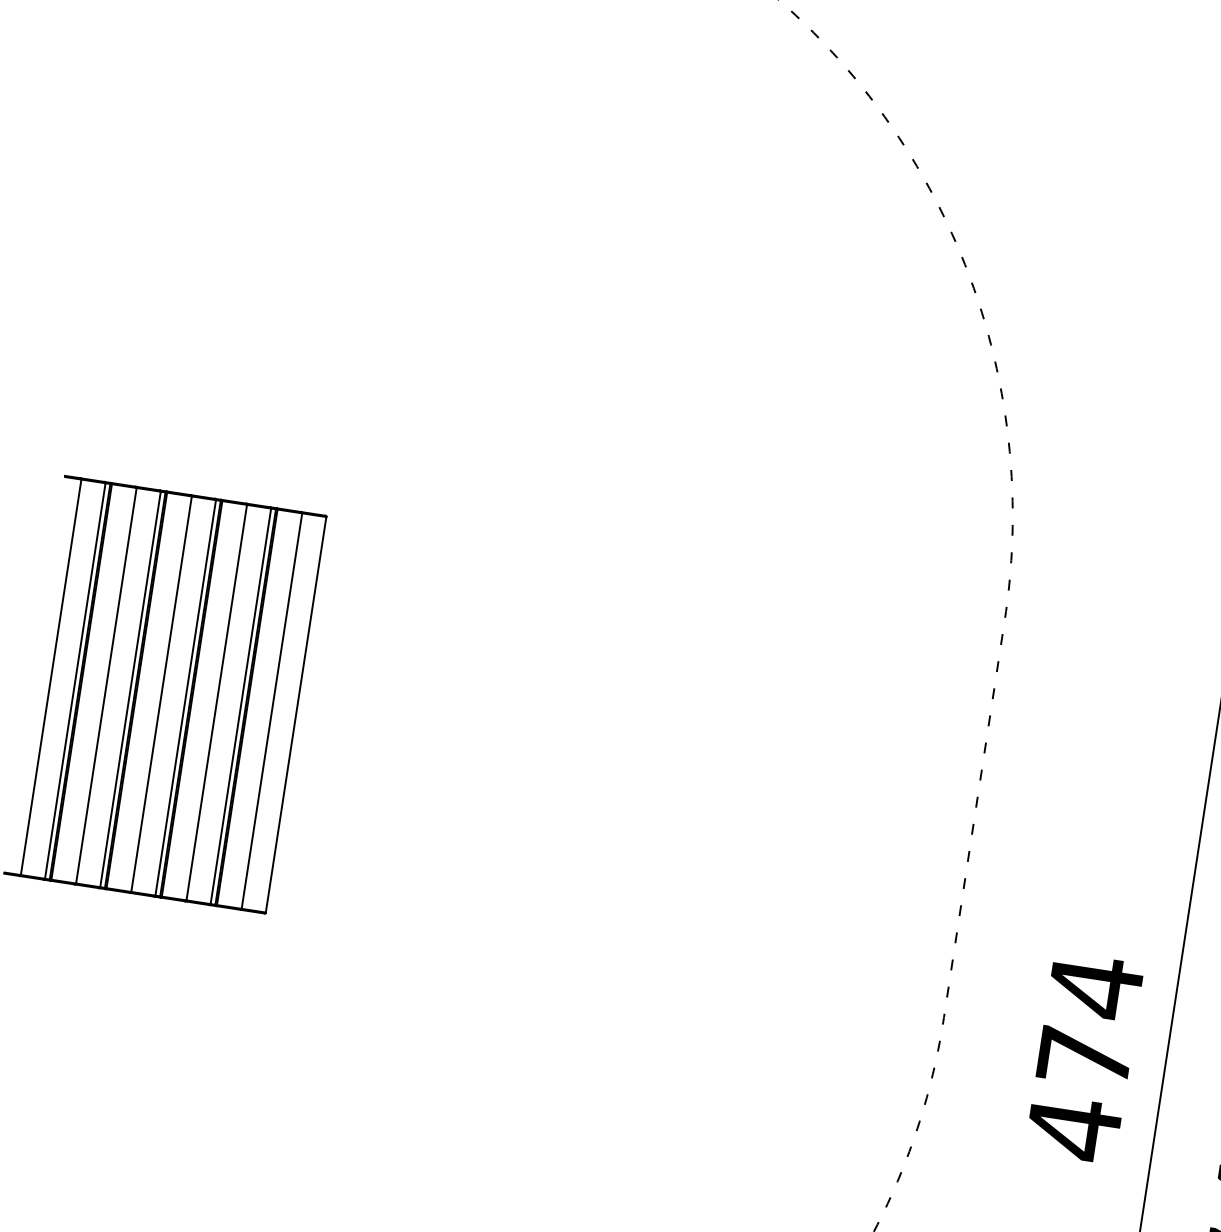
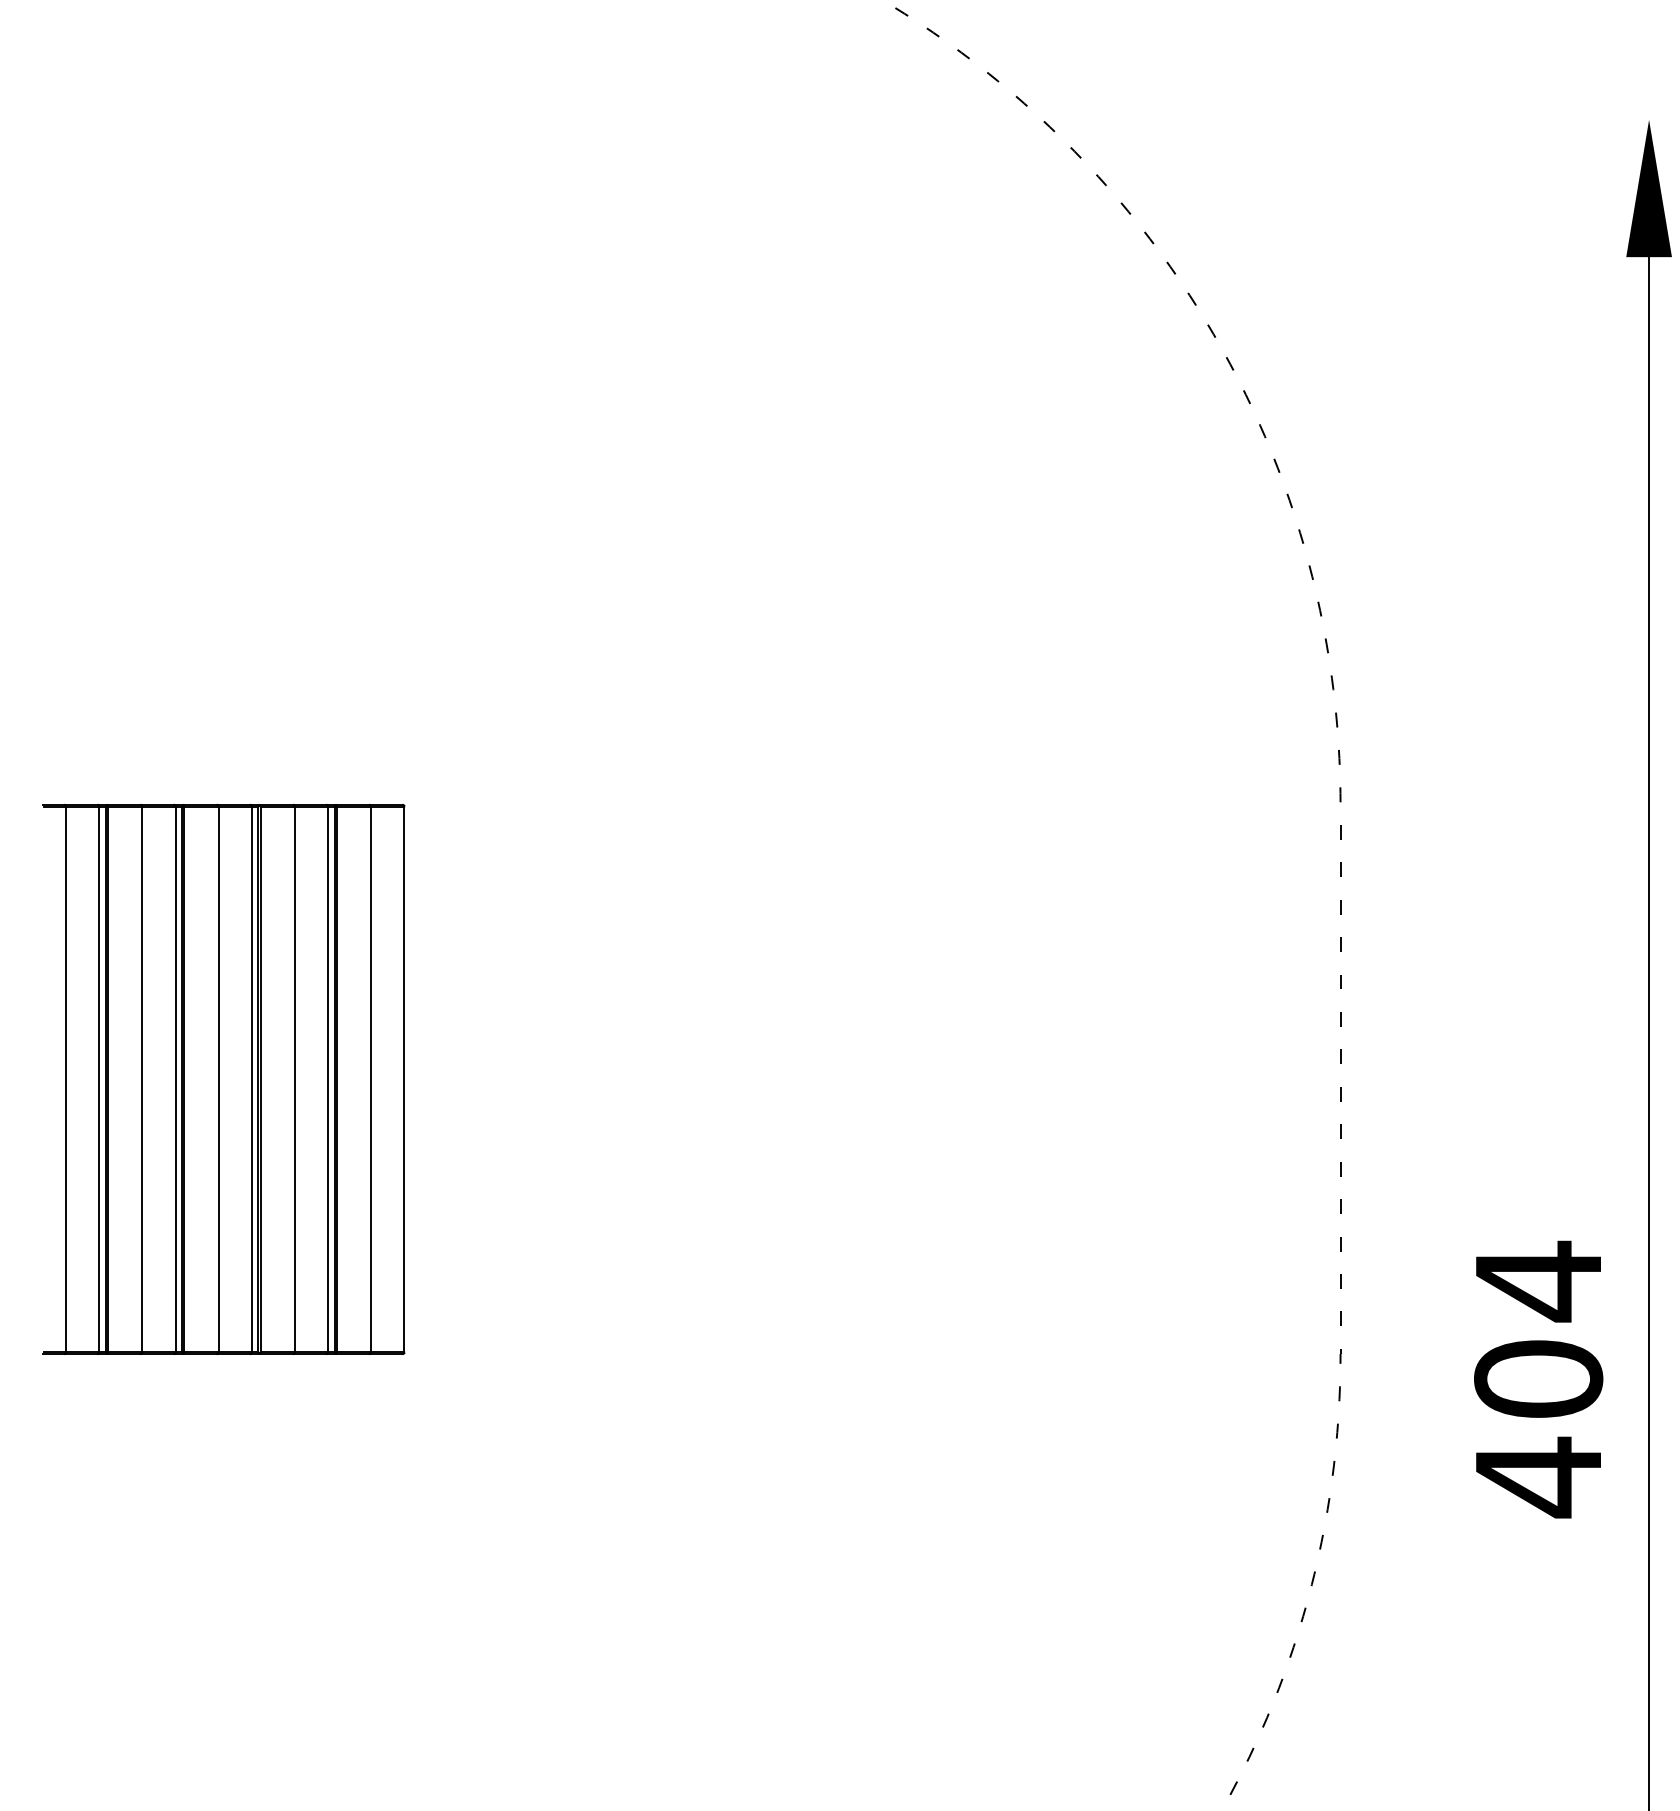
text: (1084, 1057) -> (1538, 1378), 474 -> 404

